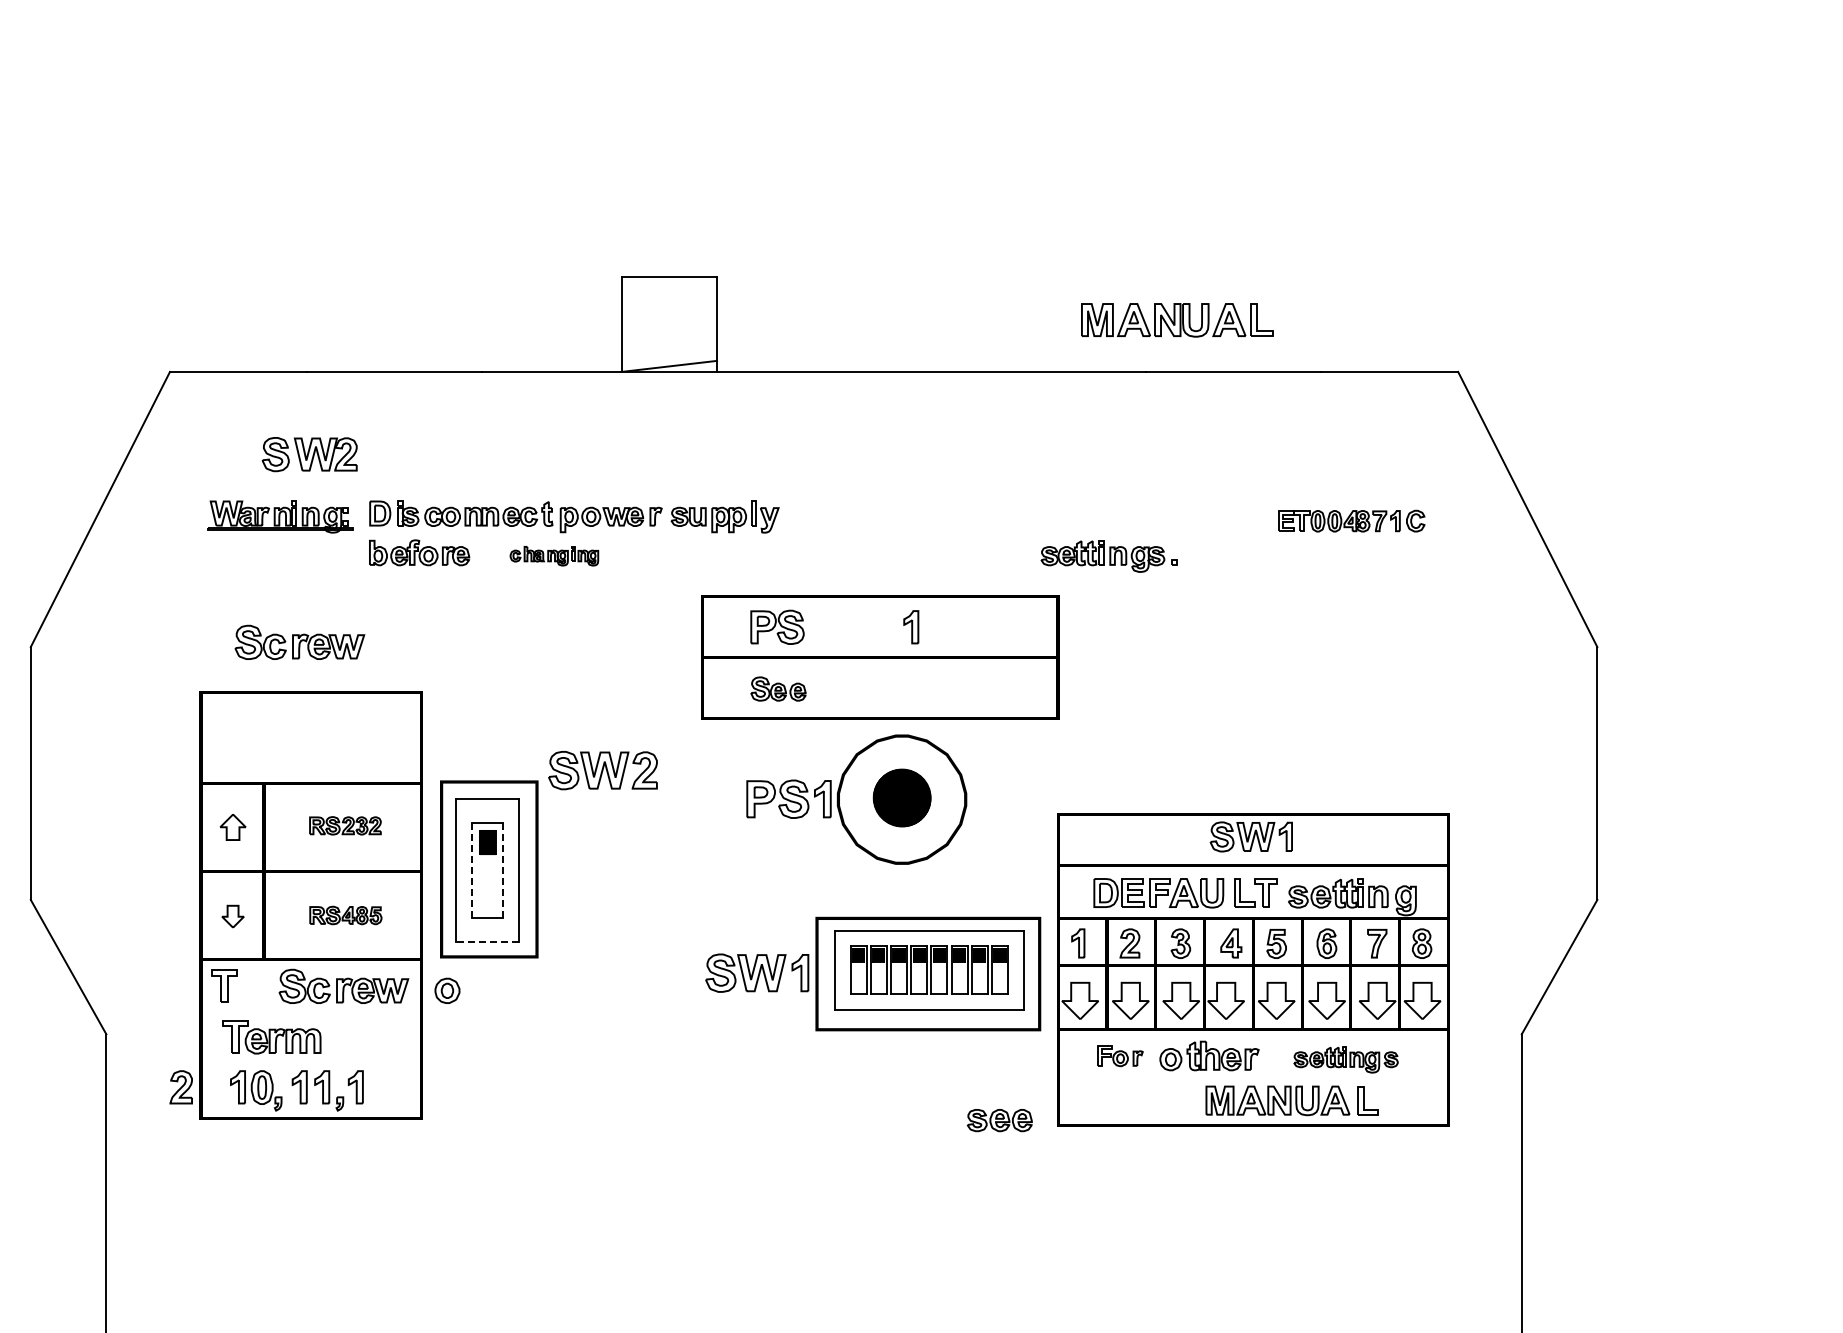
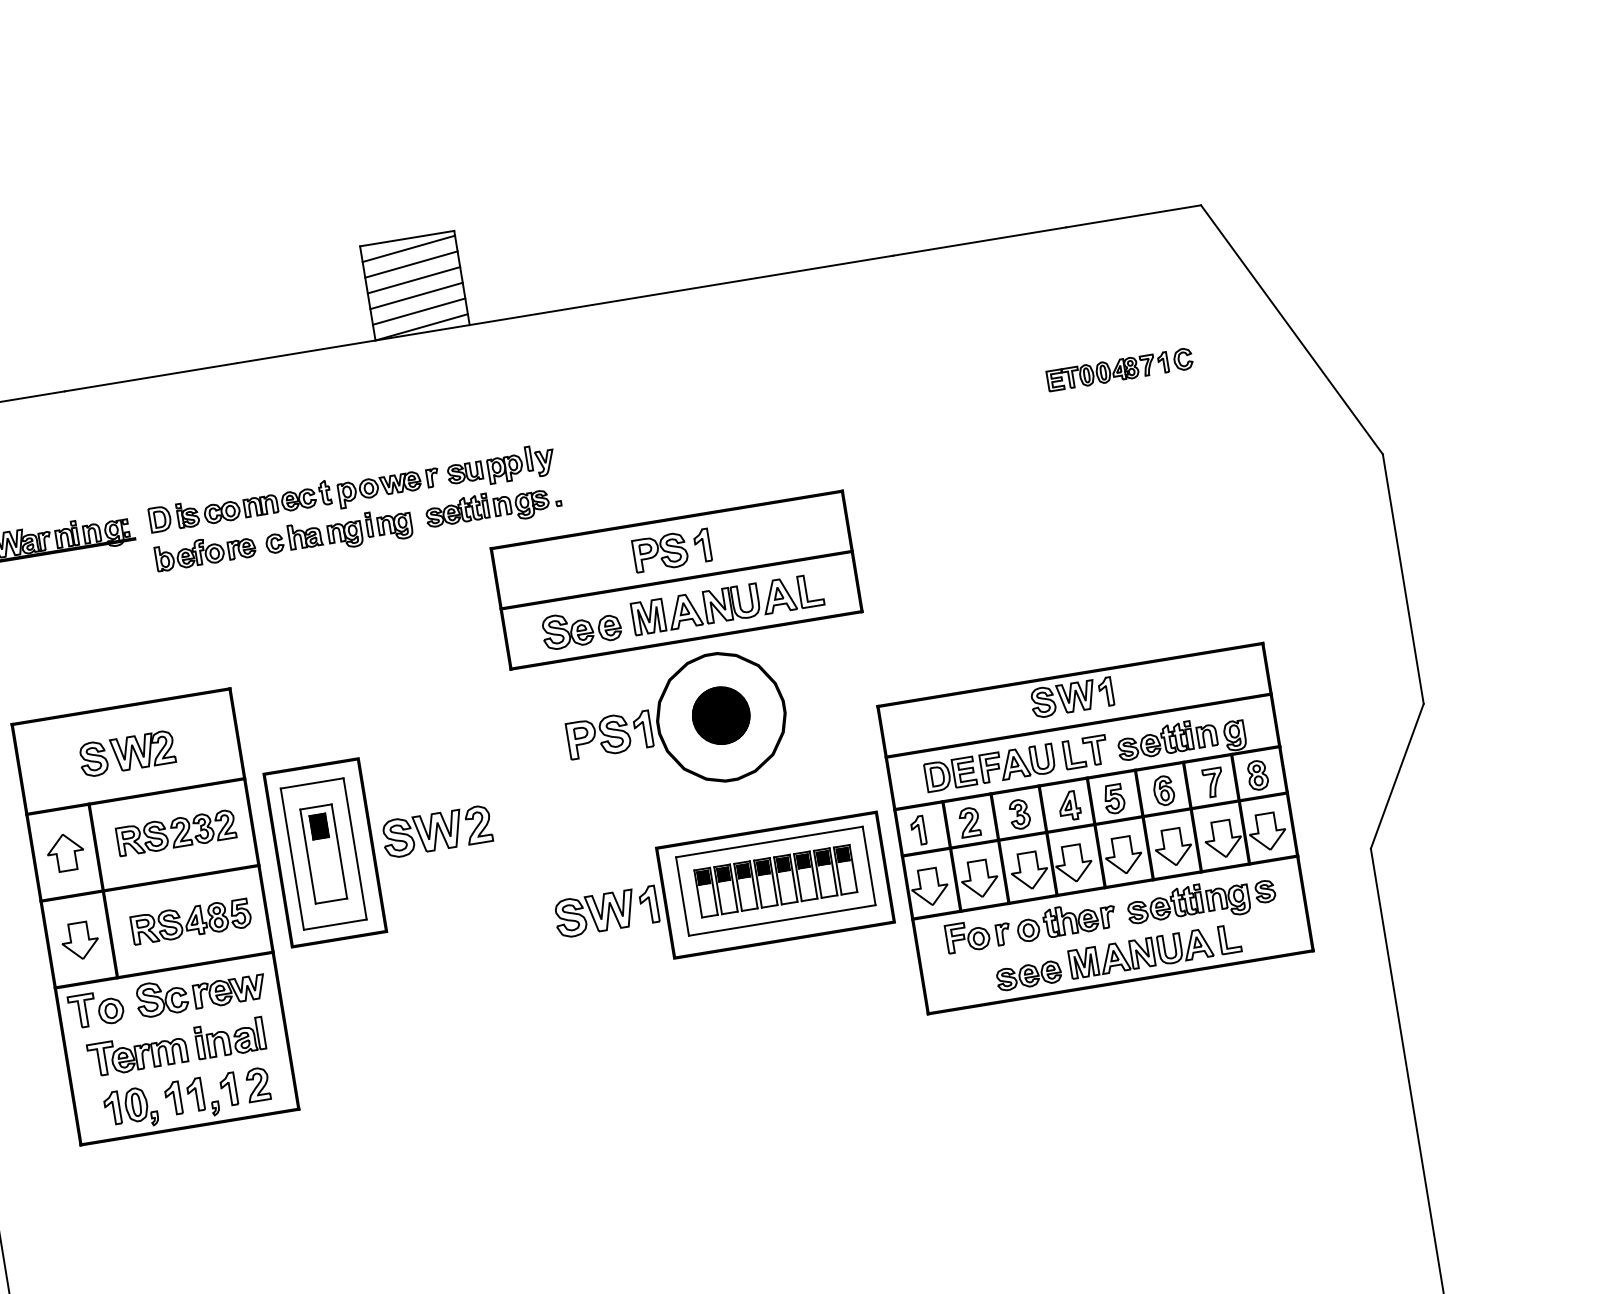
line: (669, 286) -> (408, 248), added
line: (669, 302) -> (411, 264), added
line: (669, 318) -> (414, 280), added
part: (1177, 320) -> (727, 604), moved
line: (669, 334) -> (416, 295), added
line: (669, 350) -> (419, 311), added
part: (309, 454) -> (126, 753), moved
part: (554, 555) -> (338, 532), size x1.67
part: (1108, 556) -> (493, 508), moved
part: (777, 626) -> (660, 551), moved
part: (299, 641) -> (101, 658), removed
part: (778, 688) -> (581, 627), size x1.43
part: (602, 770) -> (436, 831), moved
part: (345, 825) -> (176, 832), size x1.67
part: (232, 827) -> (65, 852), size x1.43
line: (471, 870) -> (307, 856), dashed -> solid
line: (503, 870) -> (339, 851), dashed -> solid
part: (345, 915) -> (190, 921), size x1.67
part: (232, 916) -> (79, 940), size x1.67
line: (487, 941) -> (335, 924), dashed -> solid
part: (447, 990) -> (111, 1010), moved
part: (365, 1037) -> (230, 1038), added
part: (1120, 1056) -> (978, 935), size x1.43
part: (1345, 1059) -> (1200, 902), size x1.43
part: (180, 1087) -> (257, 1084), moved
part: (999, 1120) -> (1028, 975), moved

